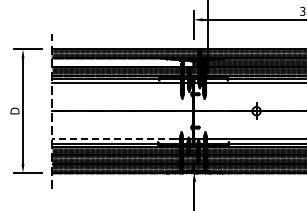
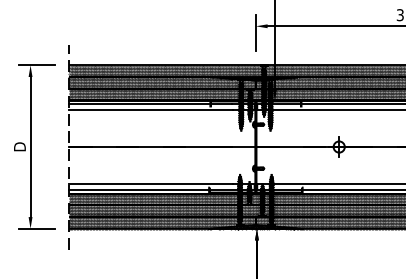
hatch: (122, 62) -> (162, 82), added
line: (114, 139) -> (151, 184), dashed -> solid

